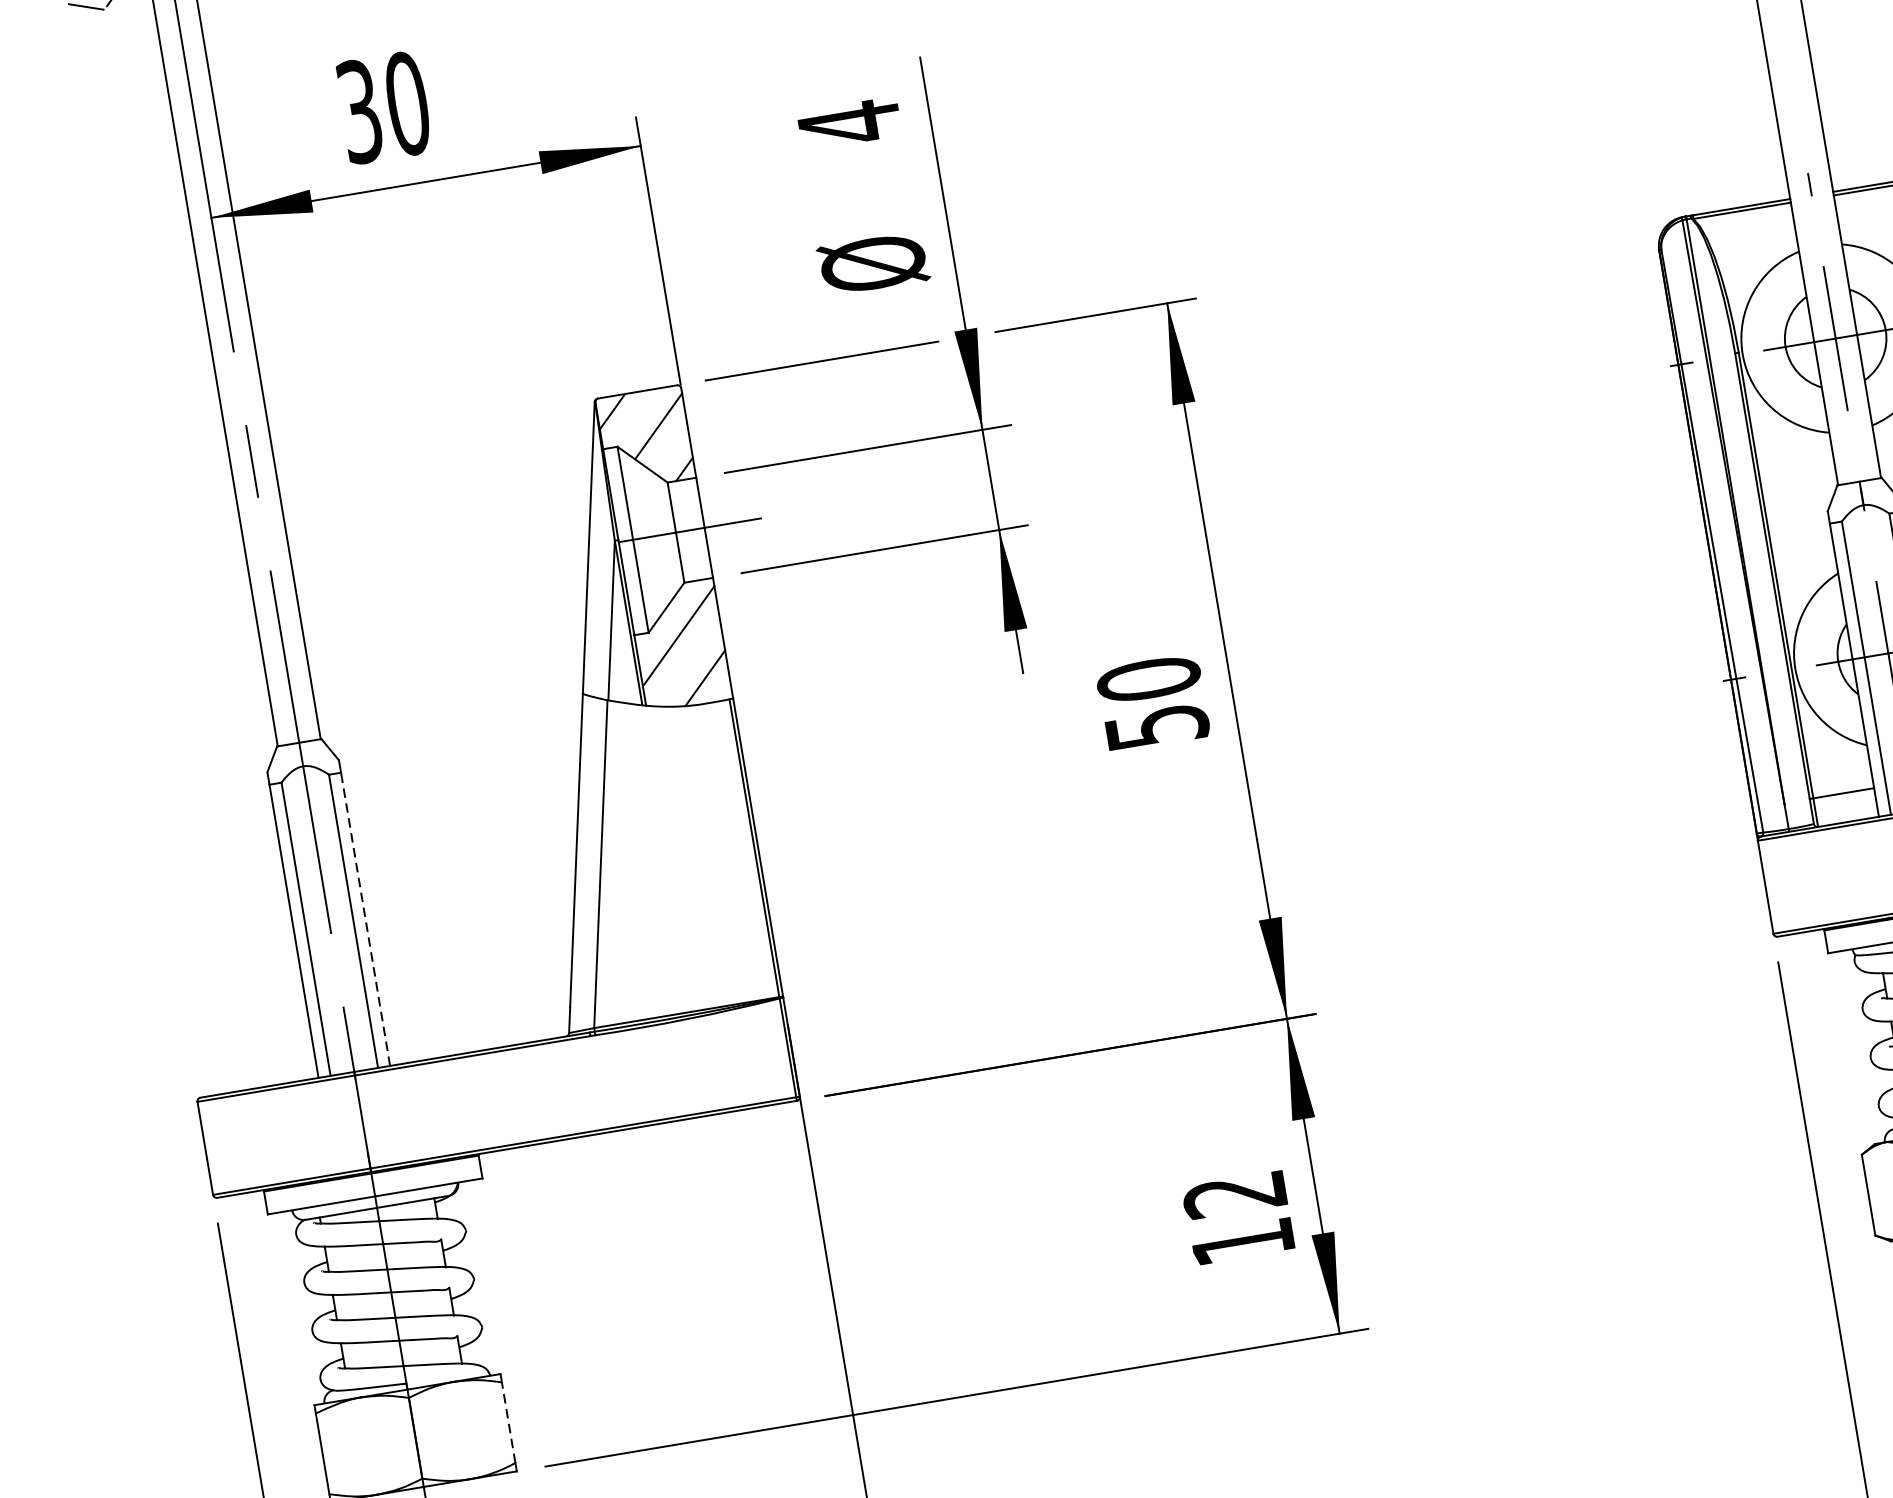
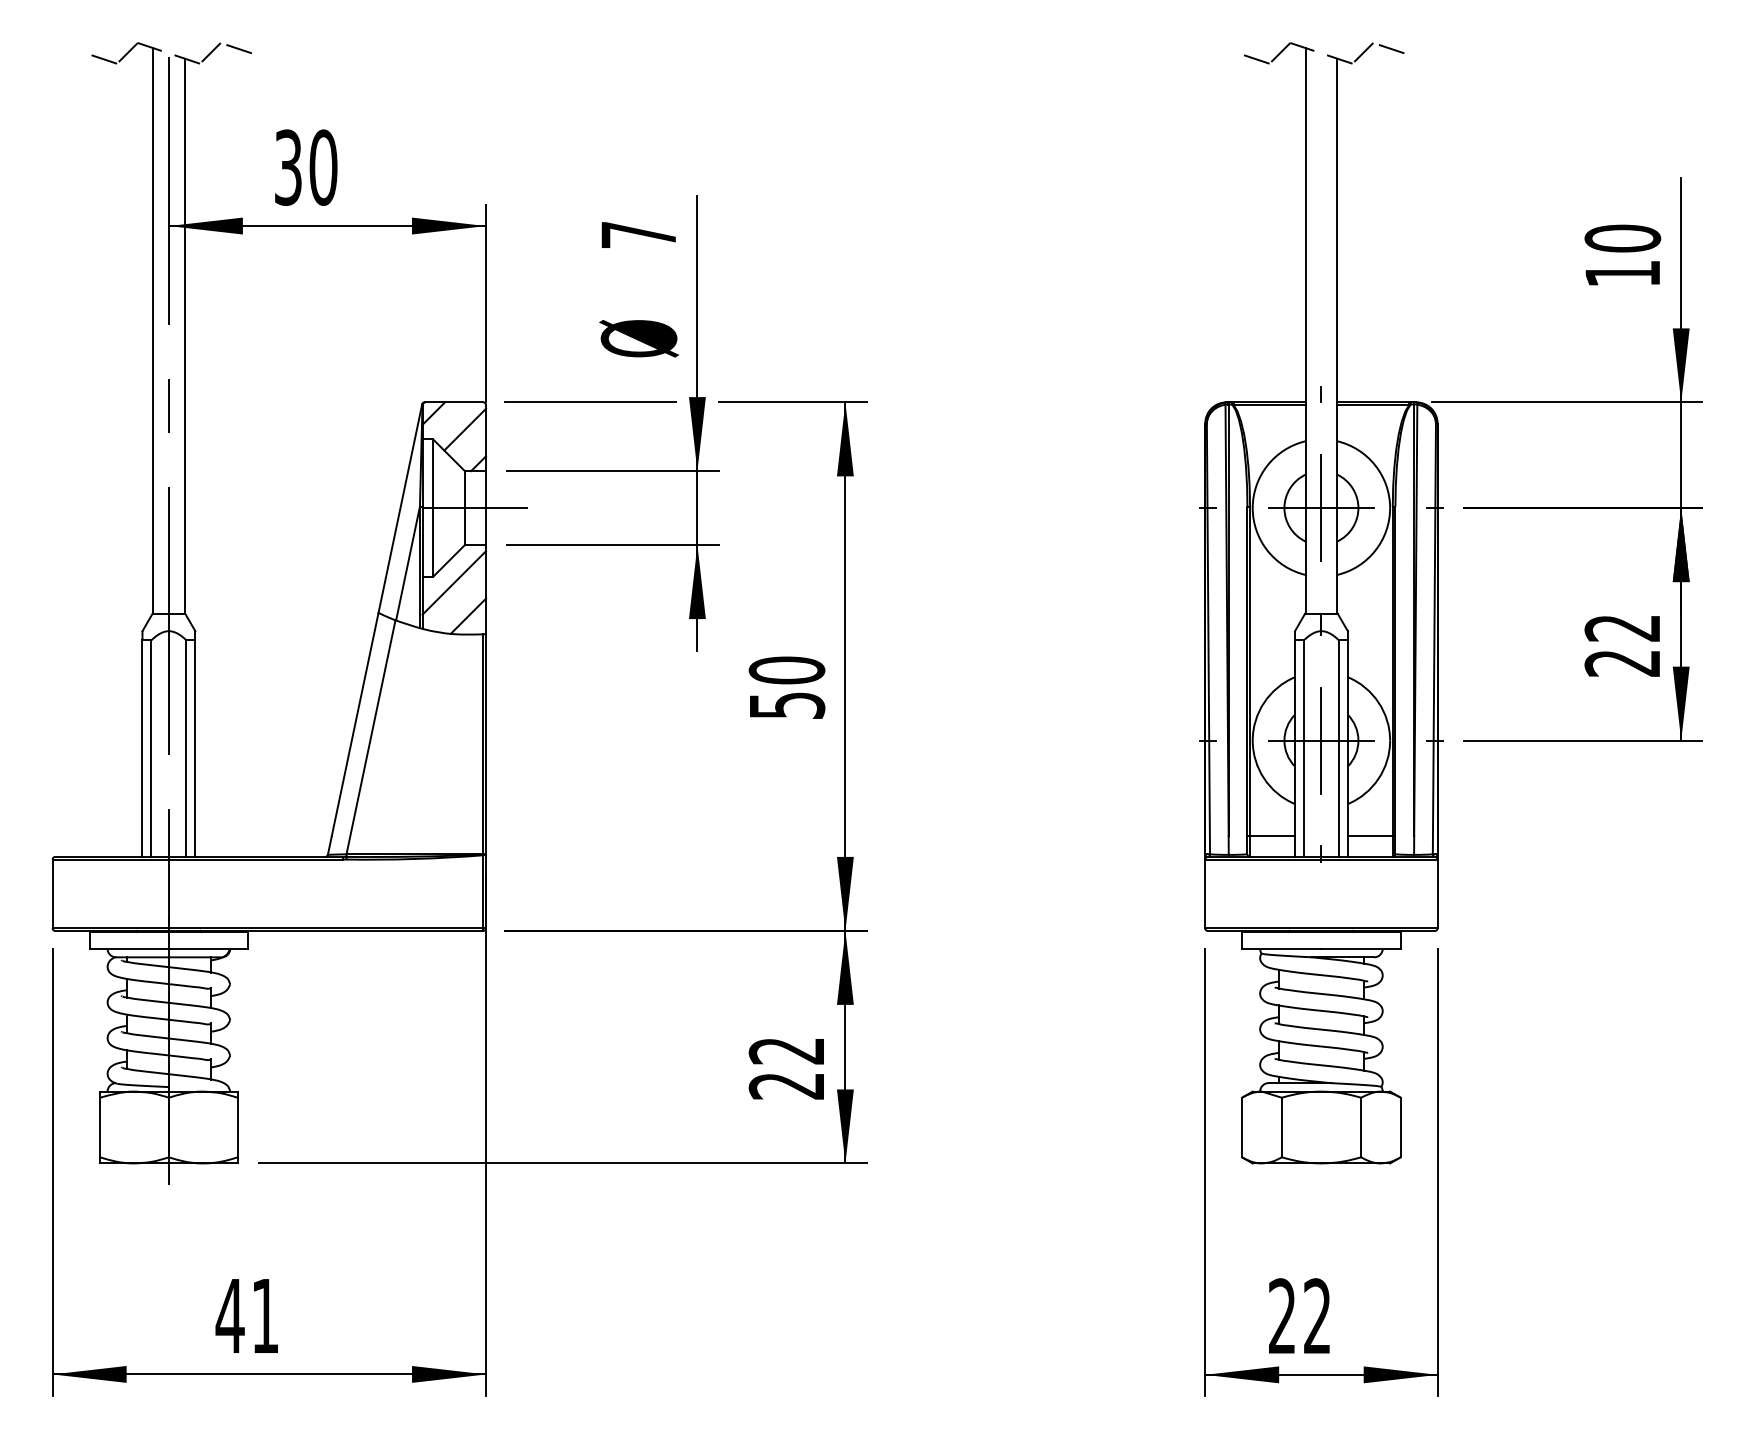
text: (849, 122) -> (638, 234), 4 -> 7
line: (365, 919) -> (195, 748), dashed -> solid
text: (1241, 1243) -> (785, 1086), 12 -> 22
line: (508, 1422) -> (237, 1127), dashed -> solid

